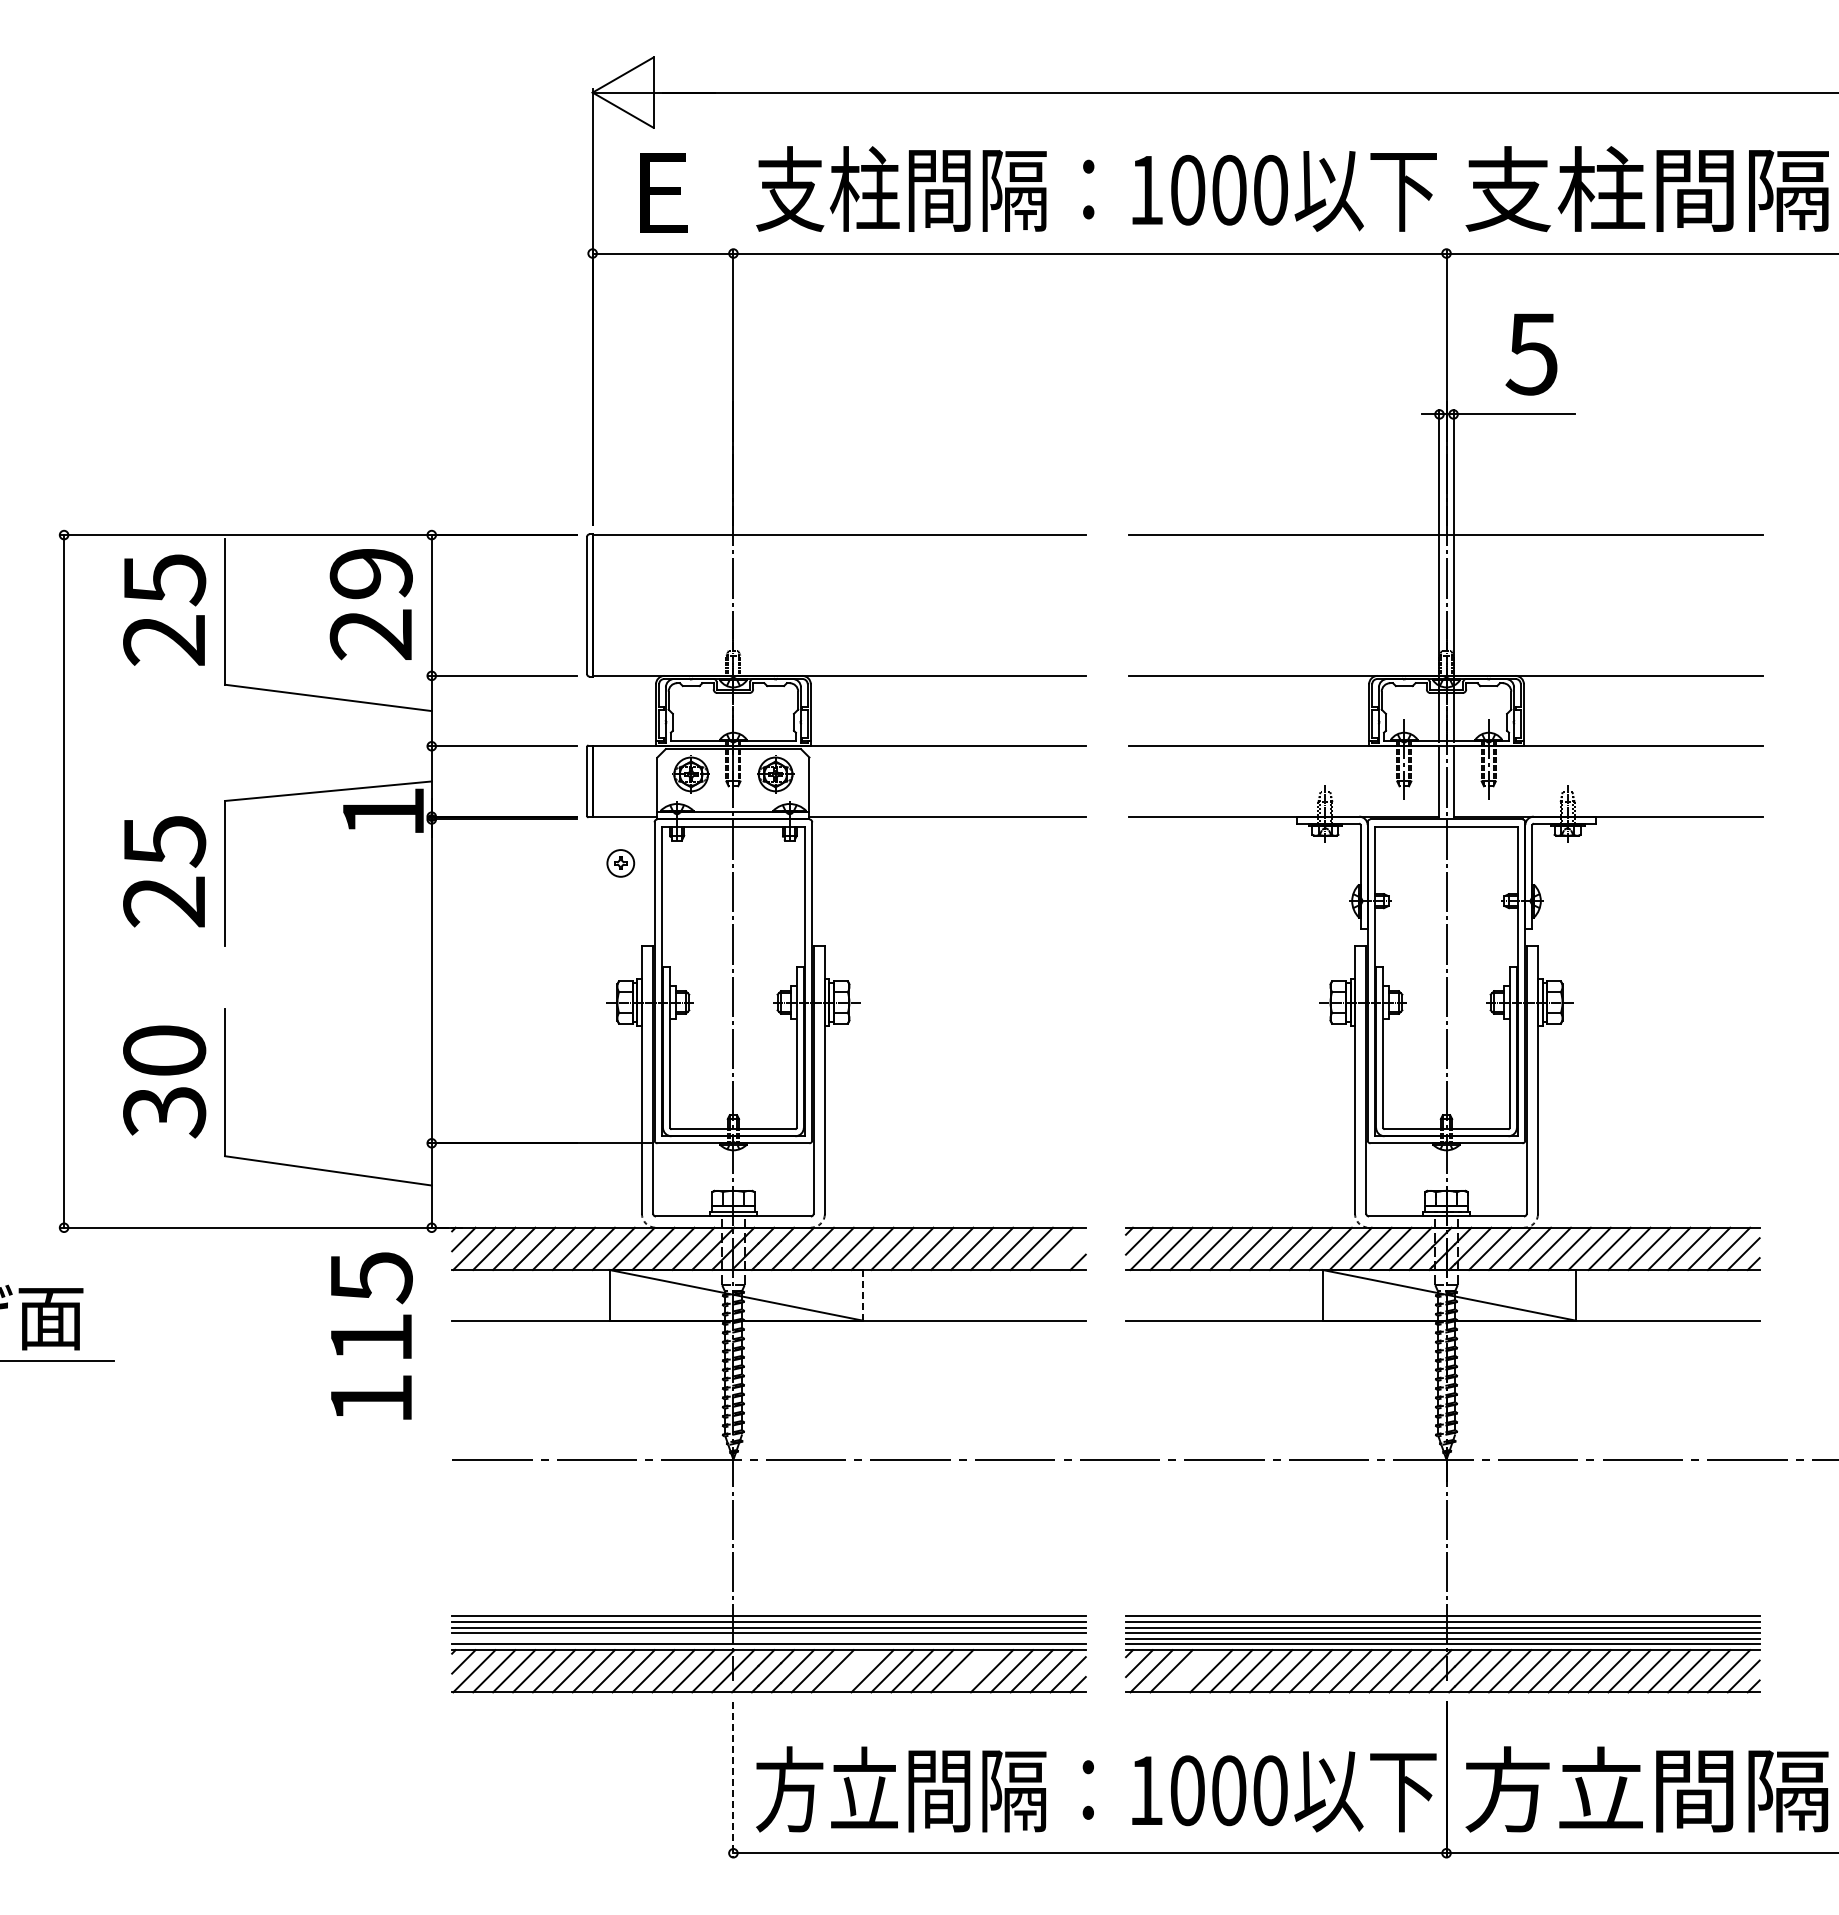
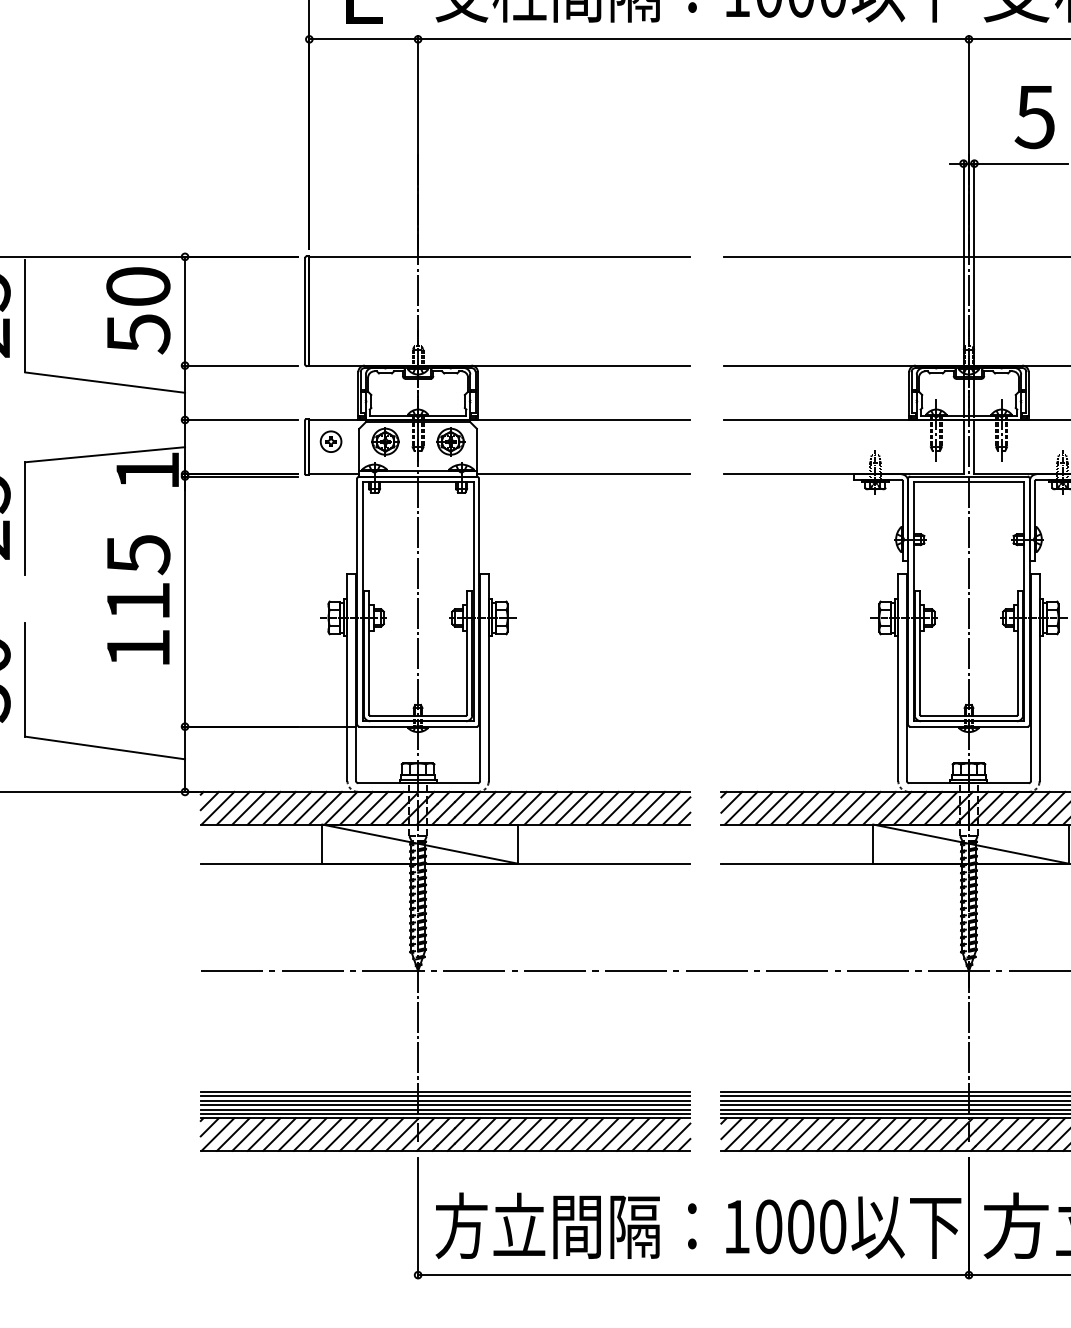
text: (370, 604) -> (137, 310), 29 -> 50
part: (620, 863) -> (330, 441), moved
line: (1067, 1251) -> (676, 810), added
line: (862, 1294) -> (517, 843), dashed -> solid
text: (371, 1335) -> (138, 599), moved
line: (768, 1638) -> (445, 1109), added
line: (852, 1671) -> (510, 1134), added
line: (972, 1671) -> (602, 1134), added
line: (1191, 1671) -> (771, 1134), added
line: (733, 1779) -> (418, 1218), dashed -> solid

